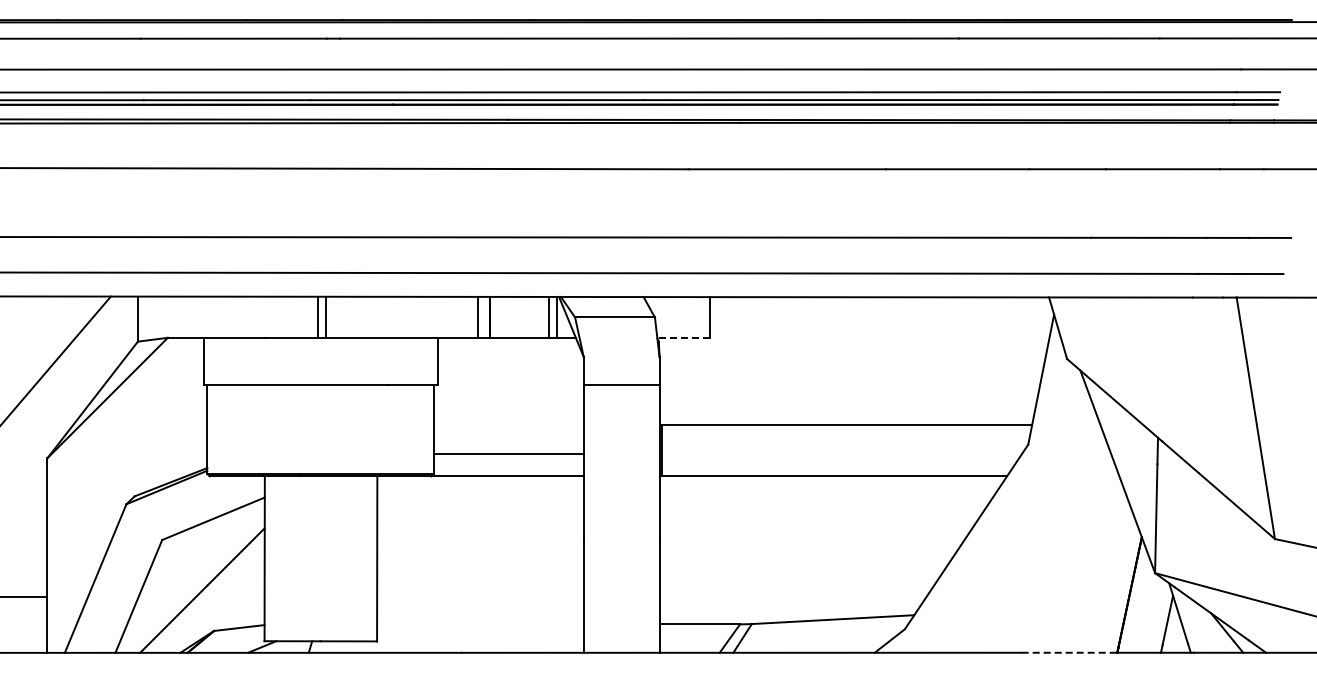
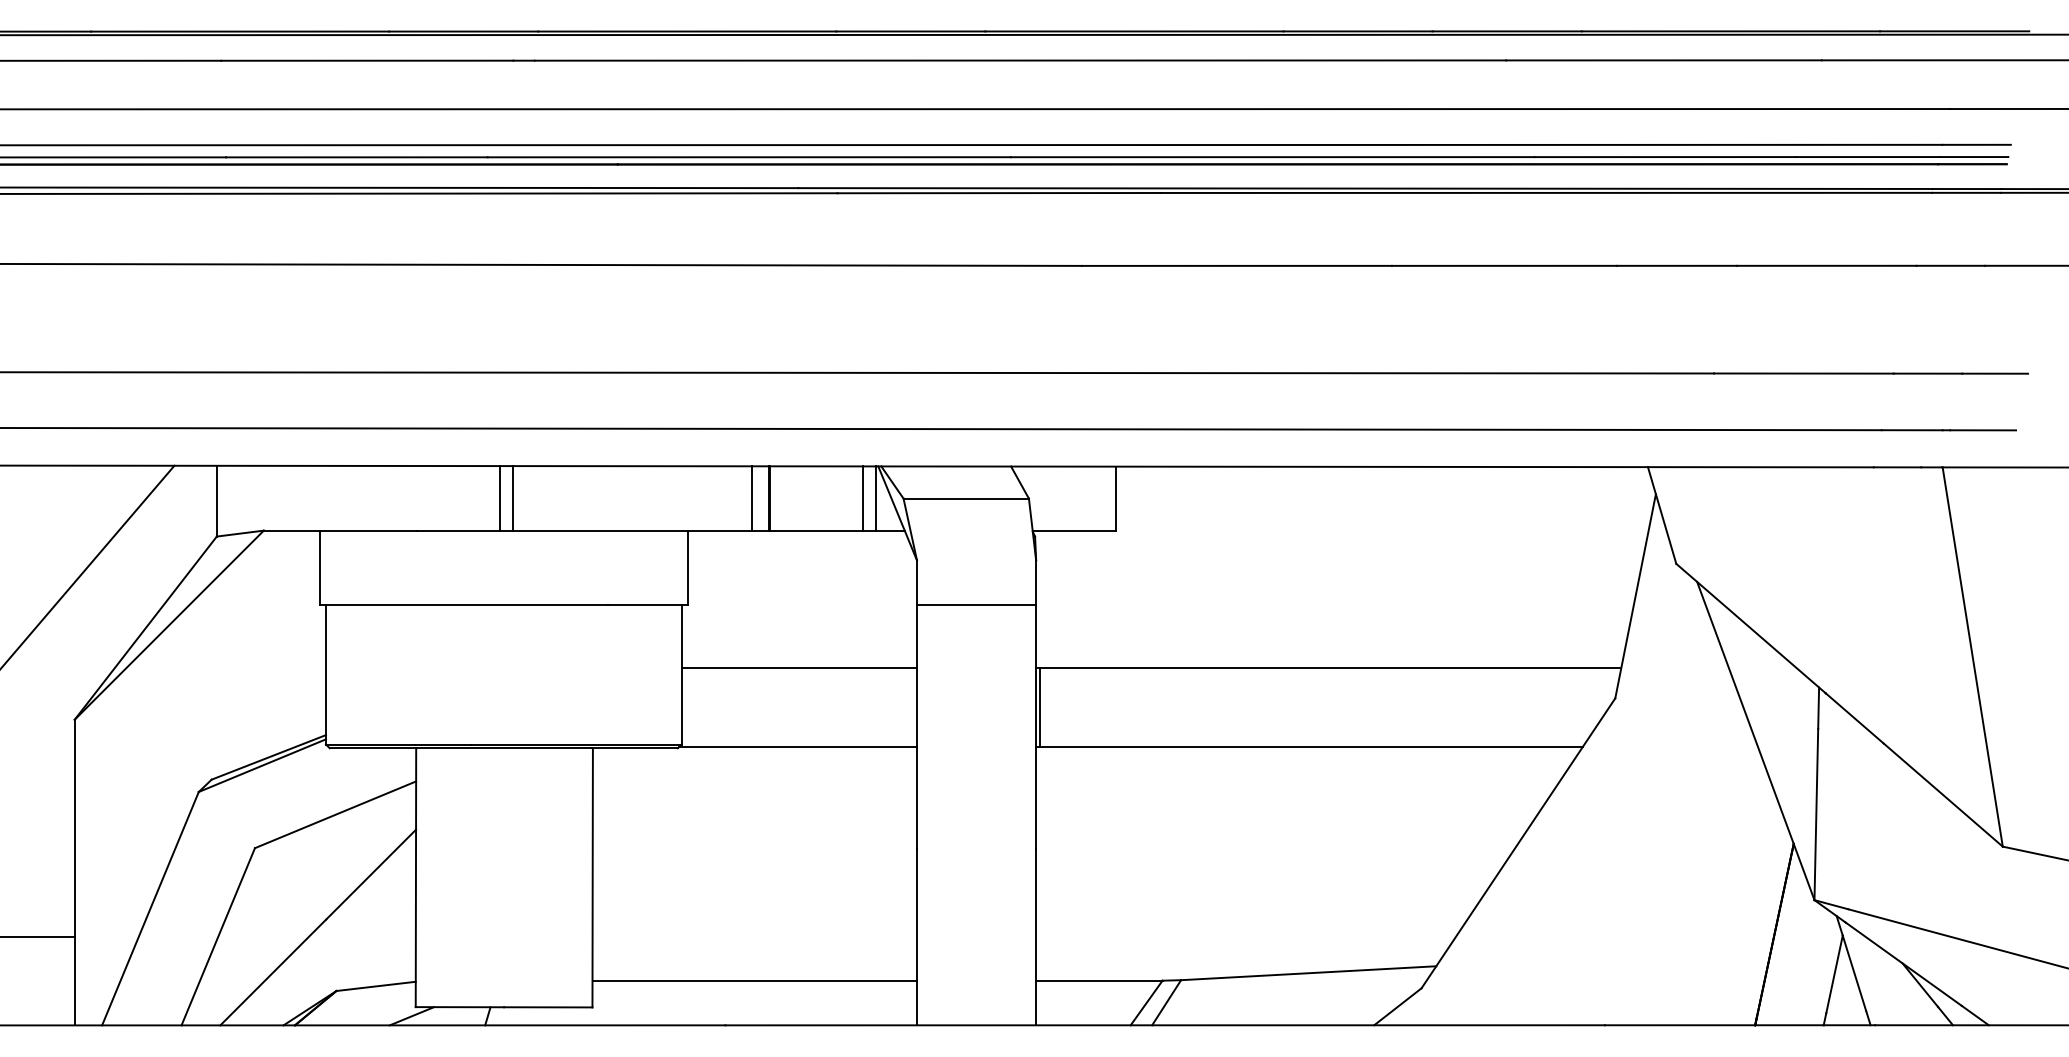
line: (683, 337) -> (1073, 530), dashed -> solid
line: (508, 454) -> (798, 668), moved
line: (480, 624) -> (754, 980), added
line: (1069, 652) -> (1680, 1024), dashed -> solid

